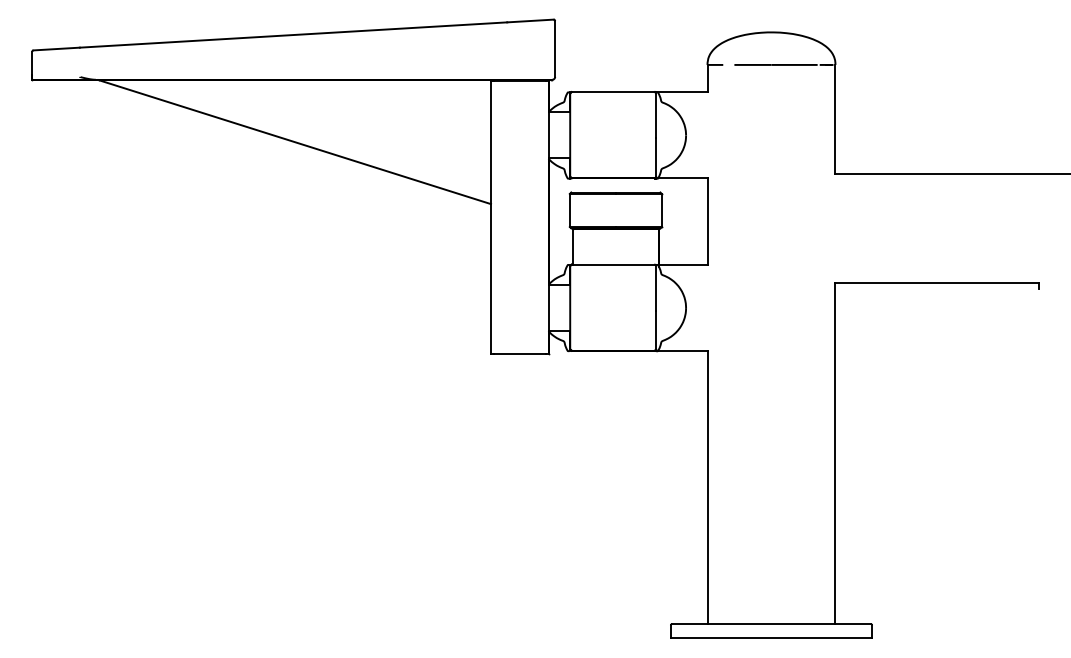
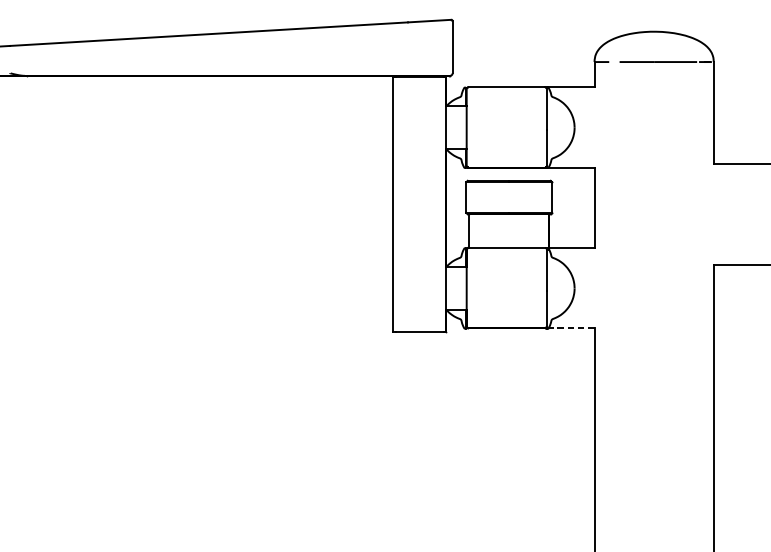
line: (294, 142) -> (209, 134), removed
line: (682, 350) -> (571, 327), solid -> dashed

